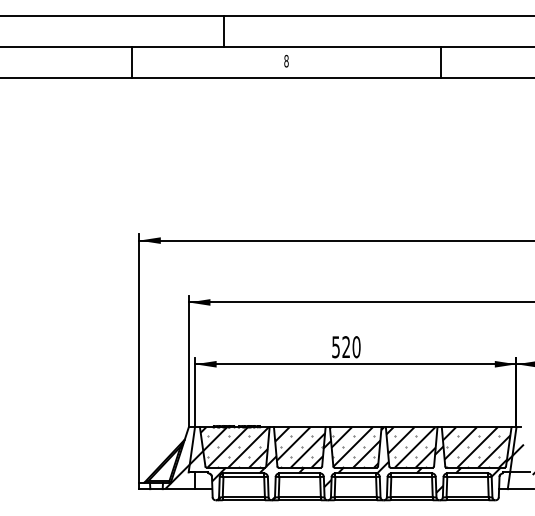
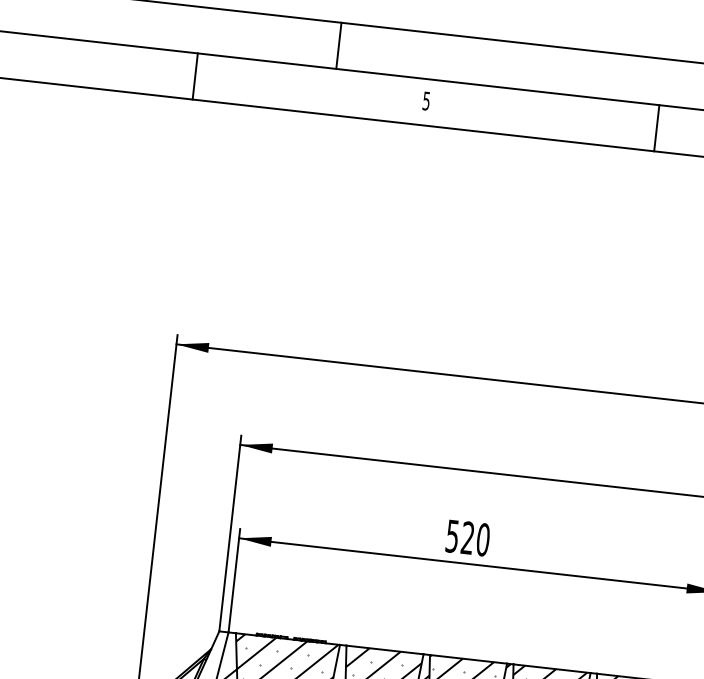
text: (286, 60) -> (426, 100), 8 -> 5

